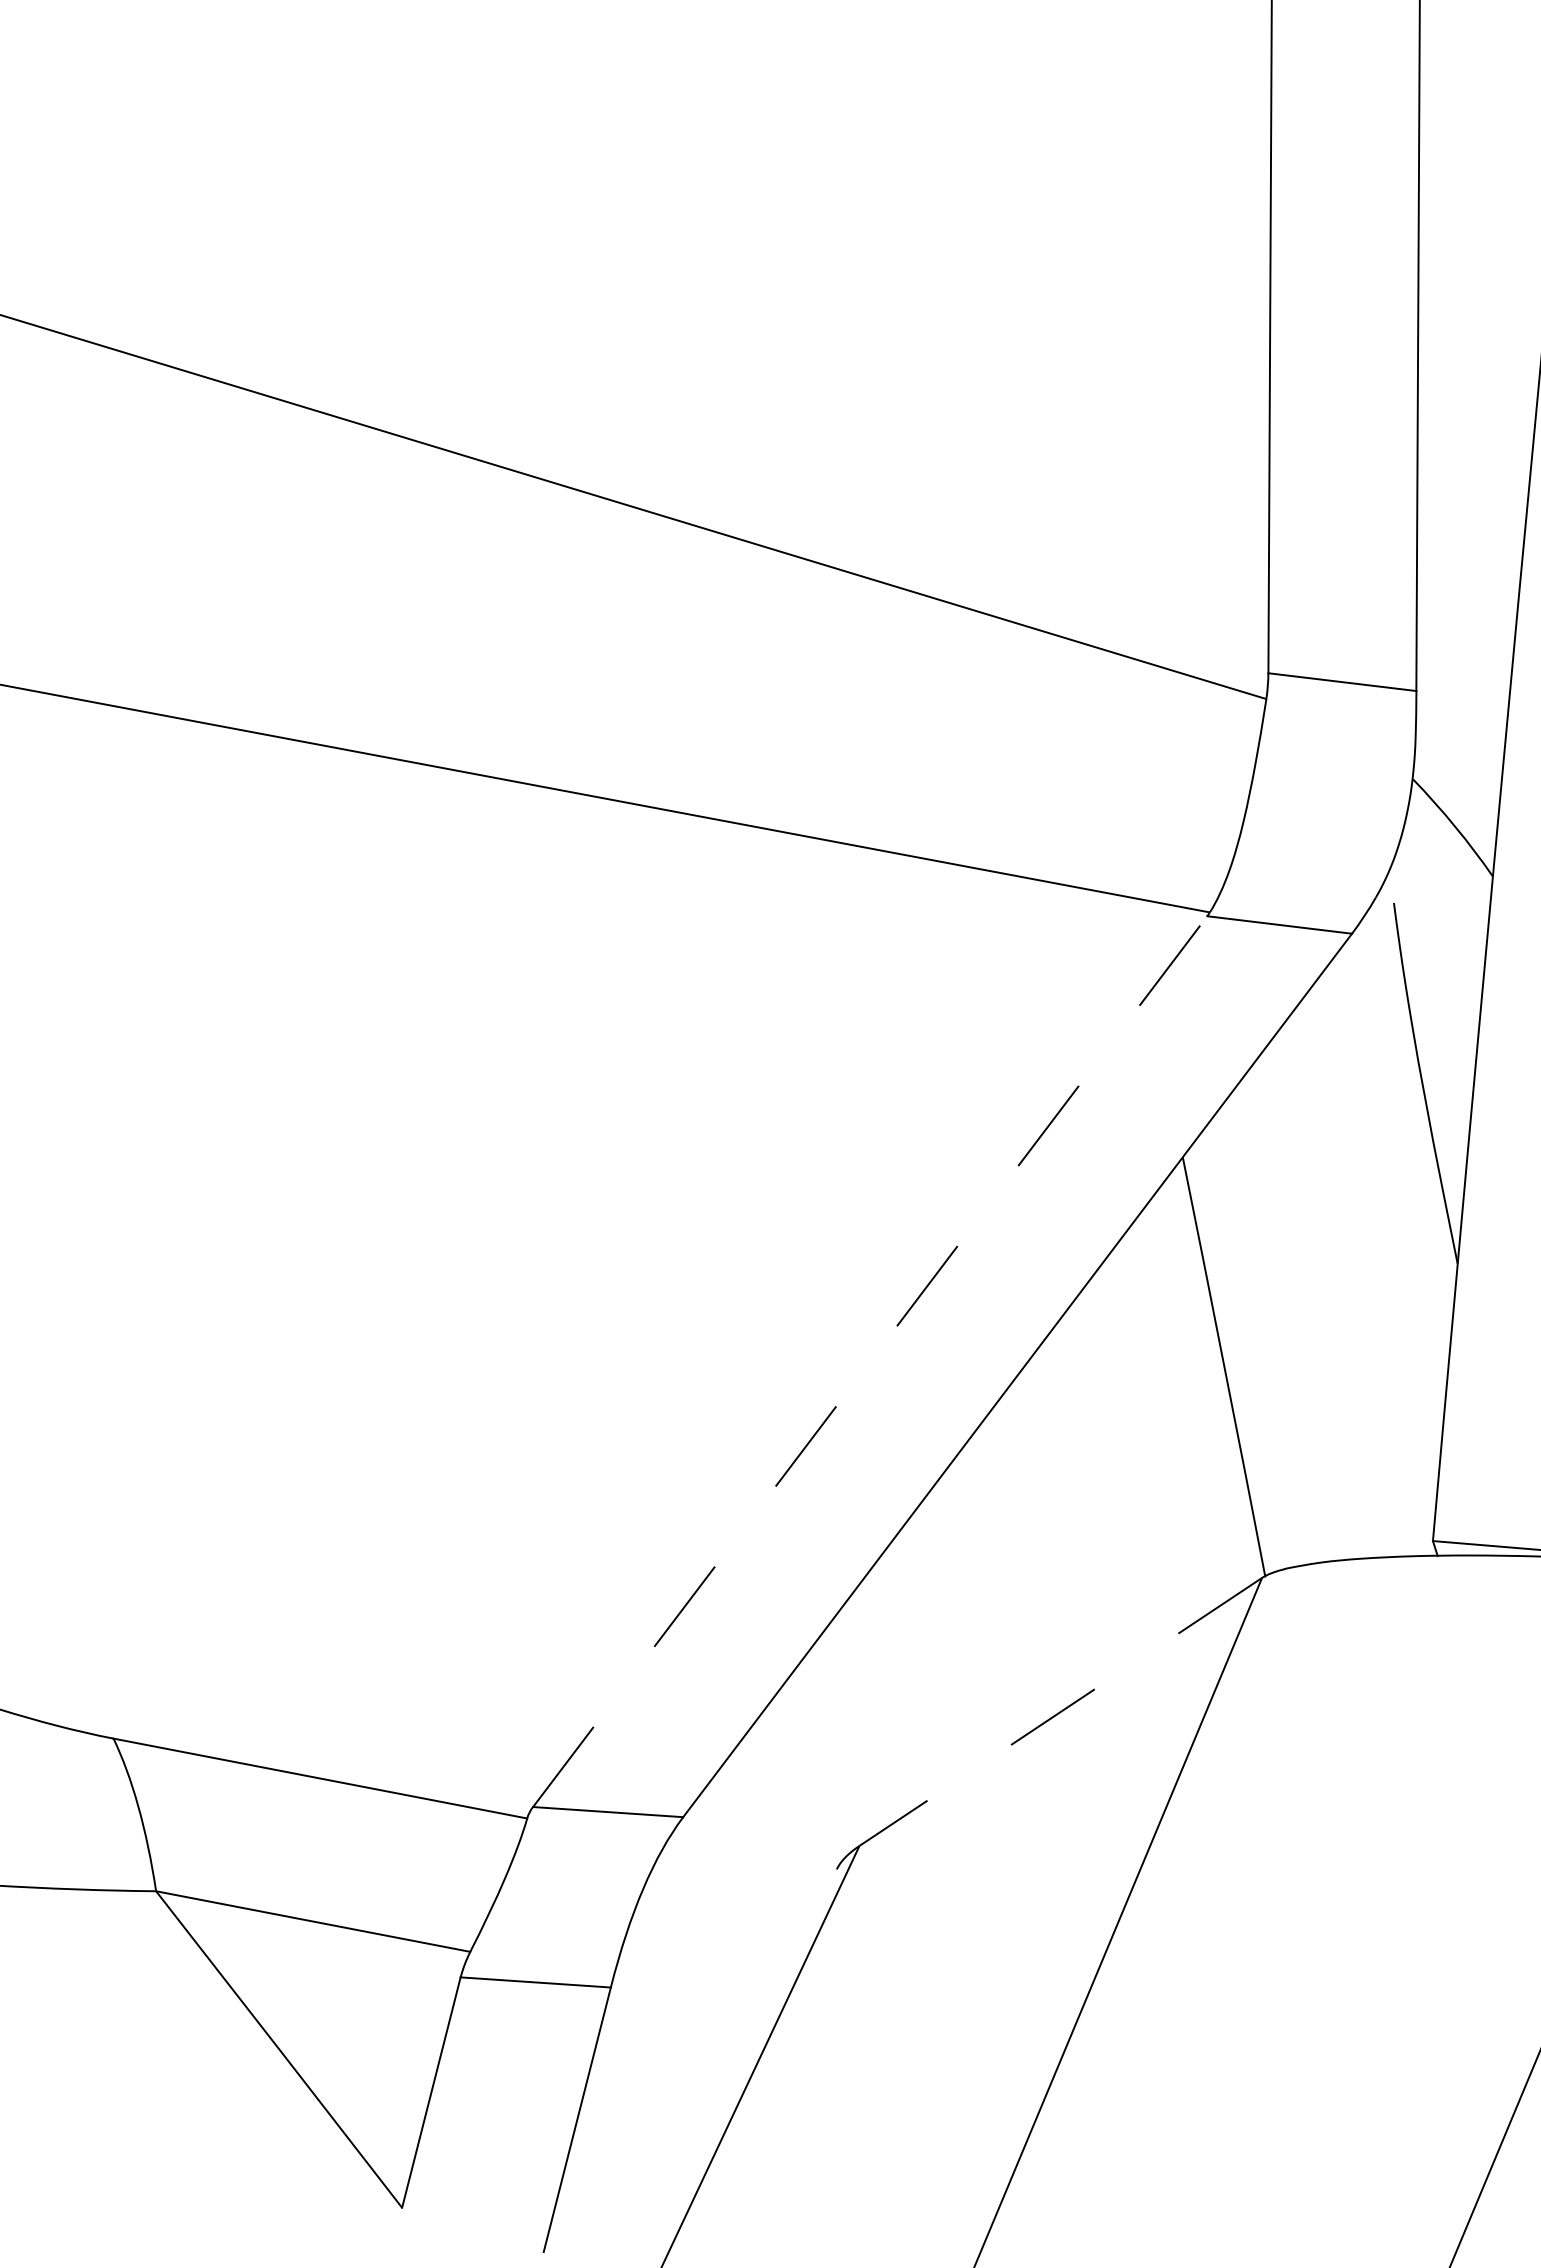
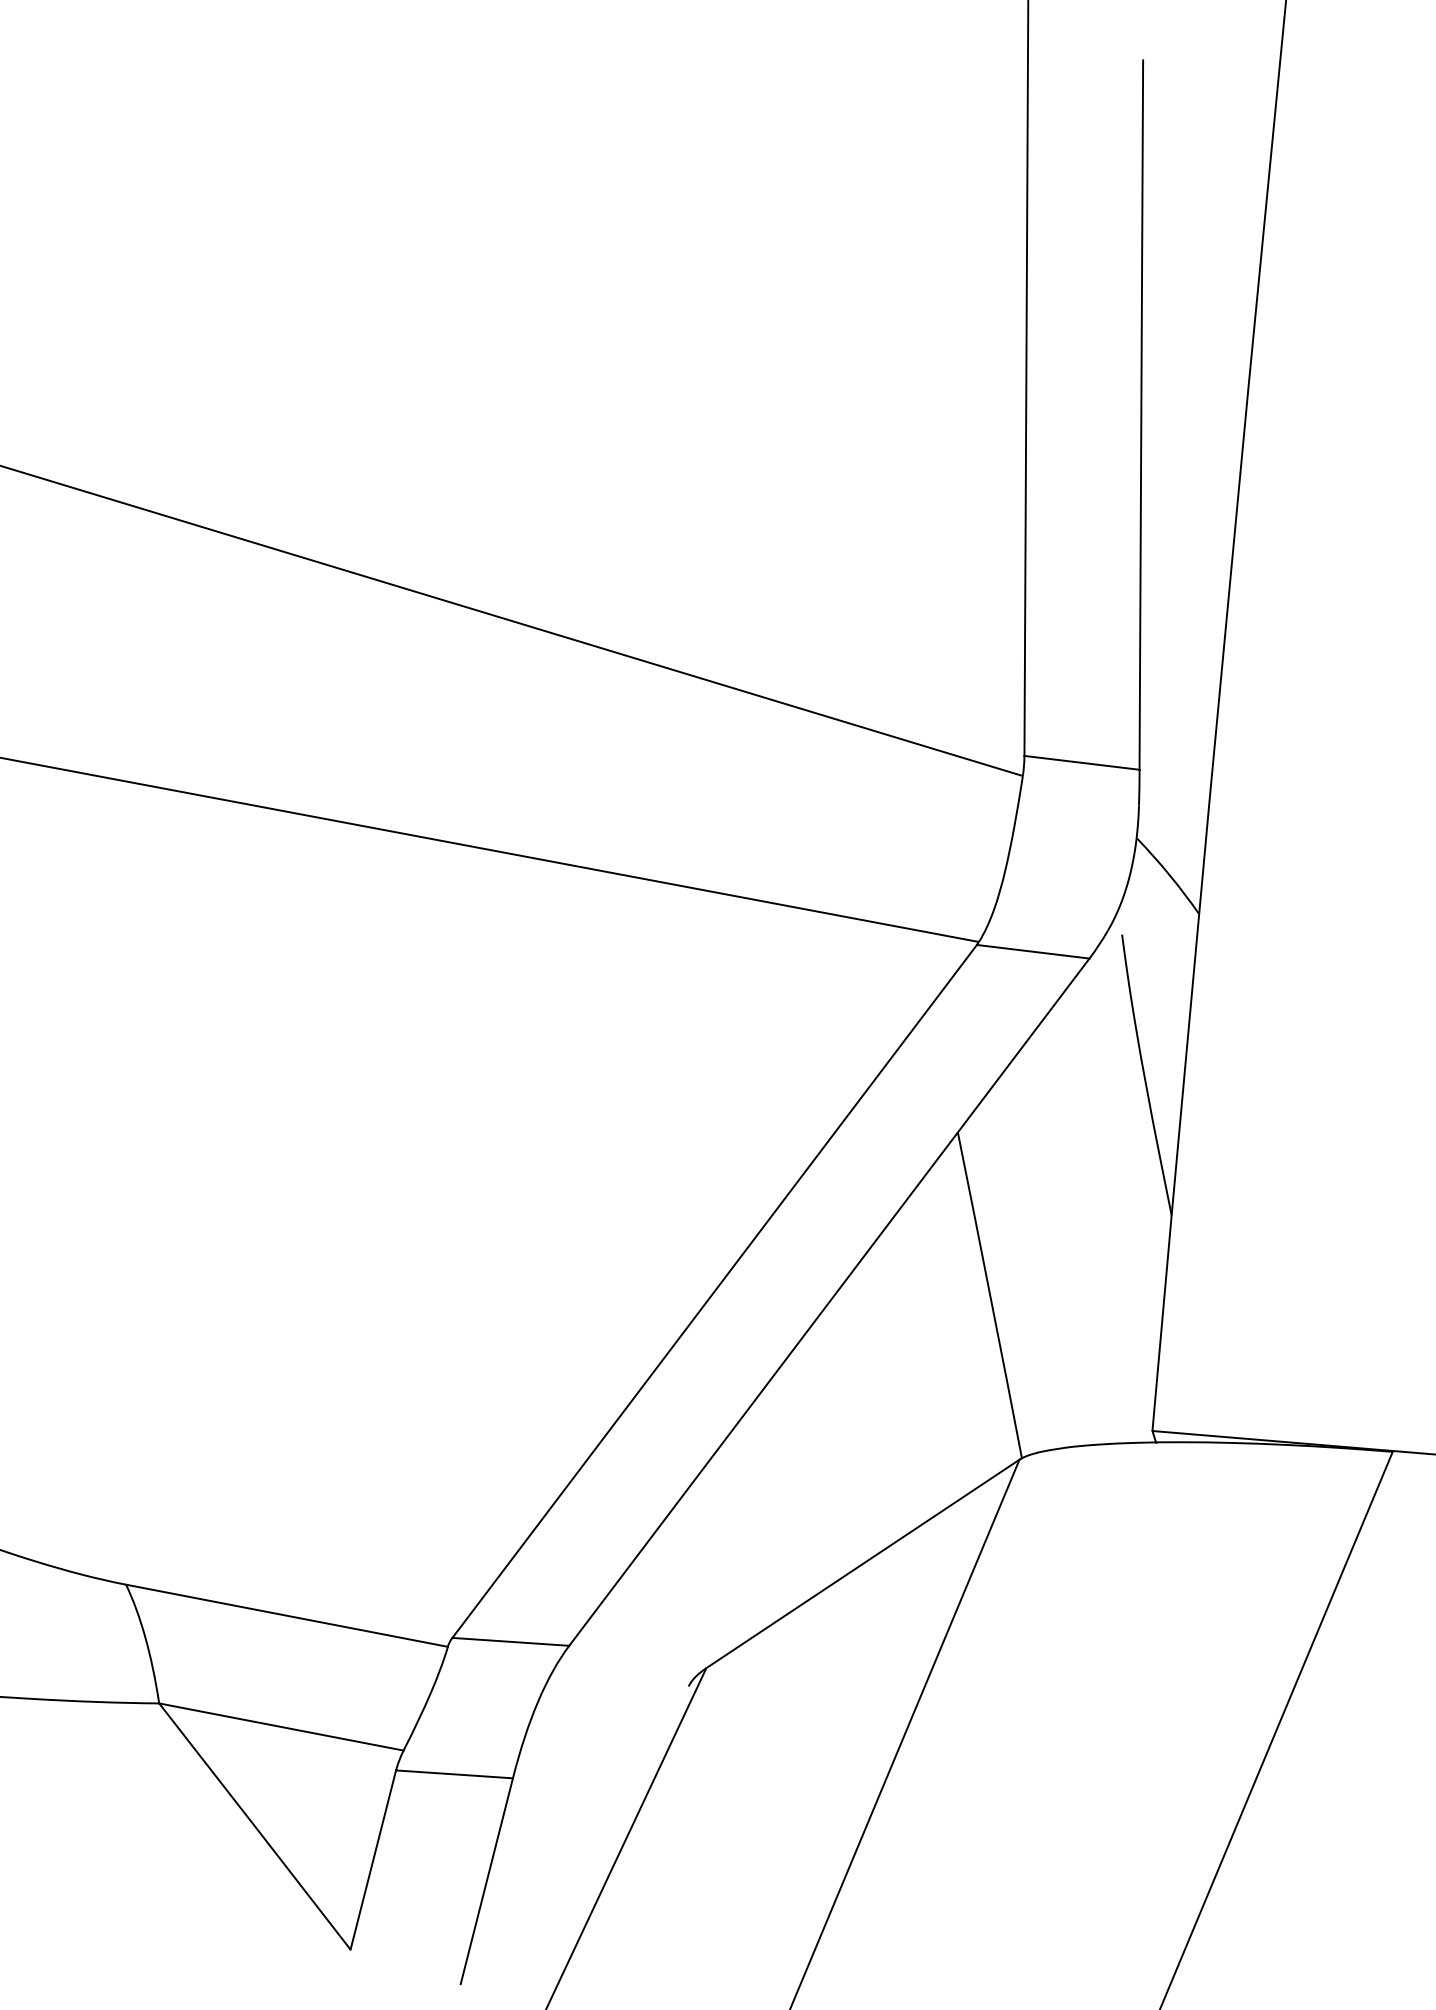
line: (869, 1361) -> (714, 1291), dashed -> solid
line: (1060, 1712) -> (862, 1564), dashed -> solid

